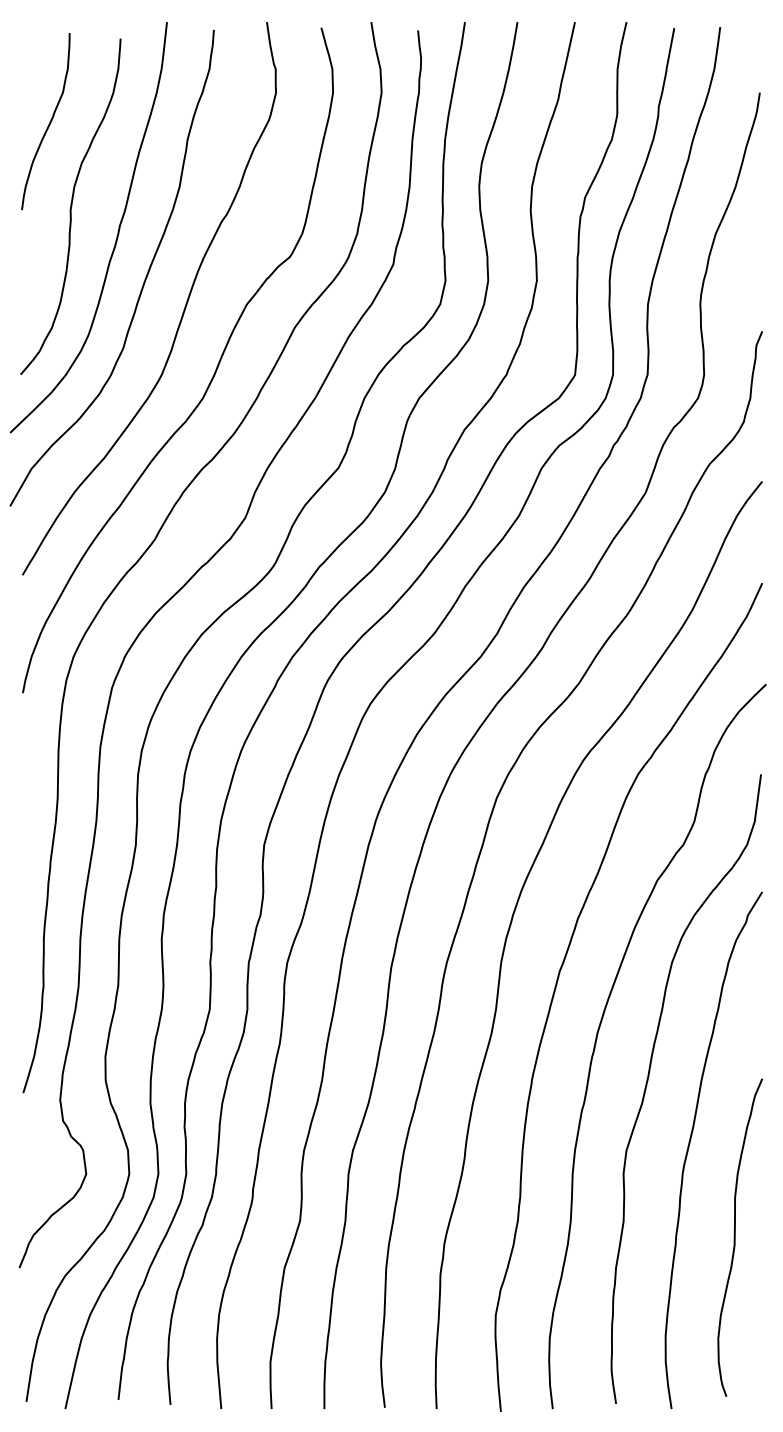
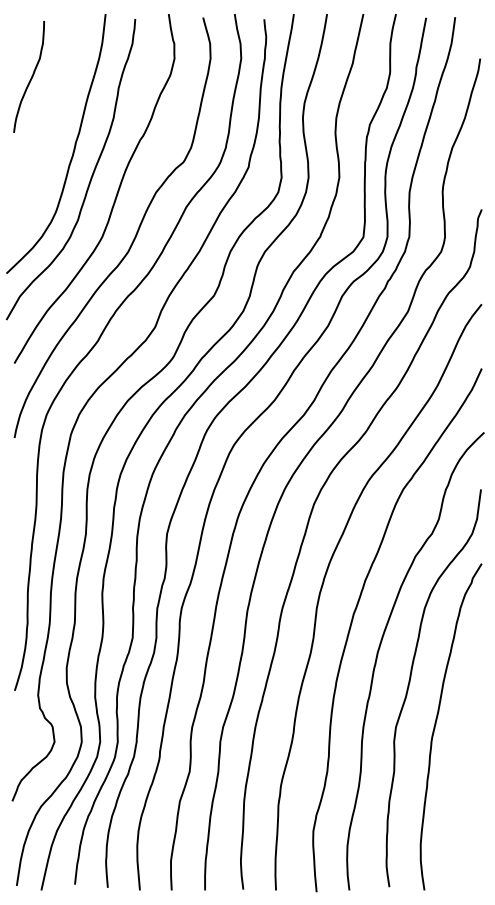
curve: (70, 206) -> (44, 130), removed
curve: (736, 1236) -> (465, 781), removed

